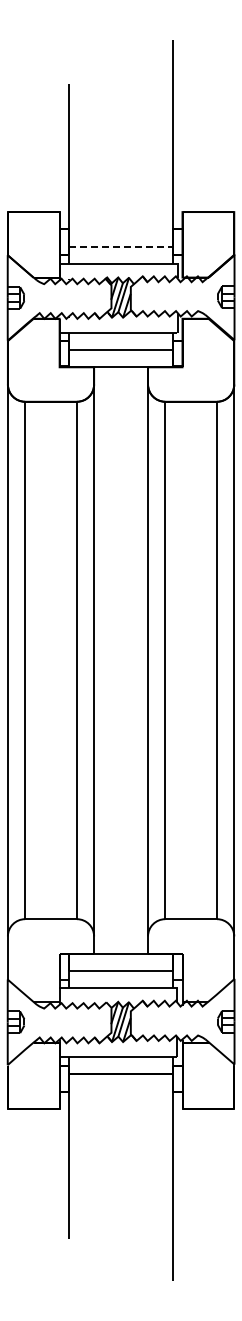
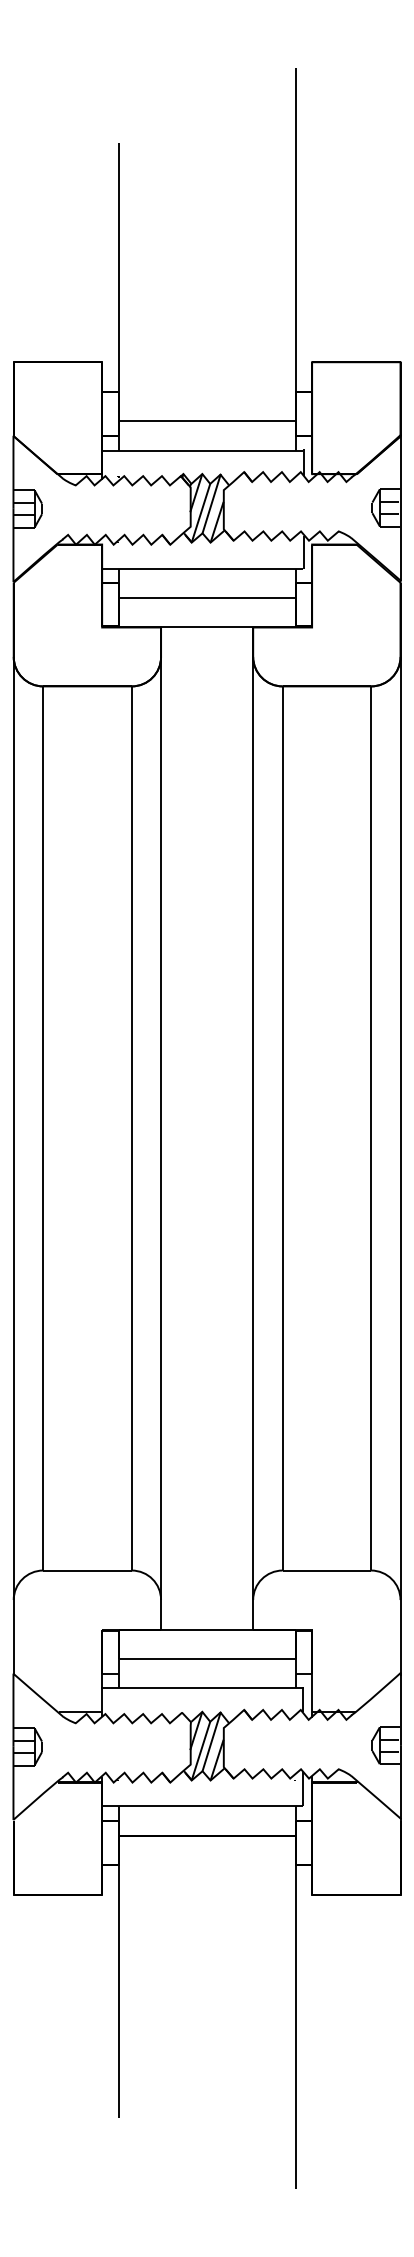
line: (121, 246) -> (207, 421), dashed -> solid

